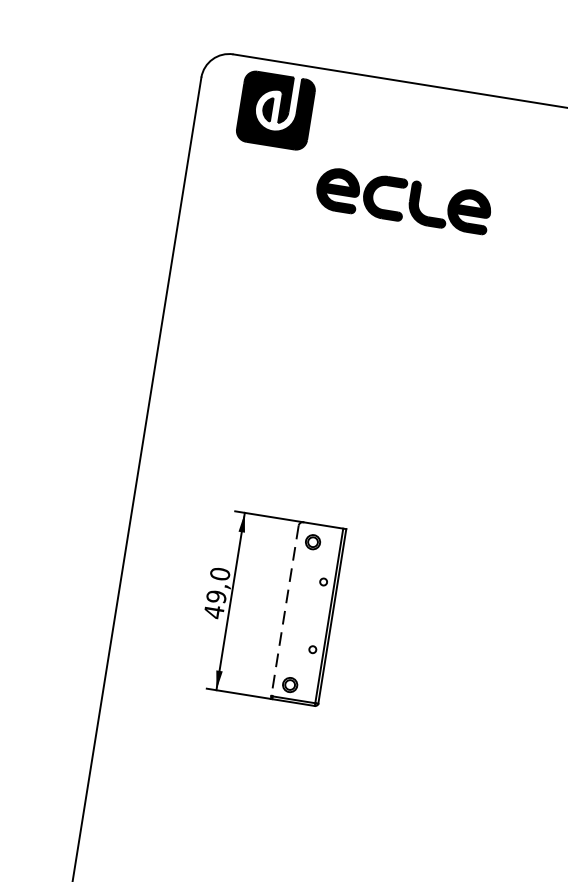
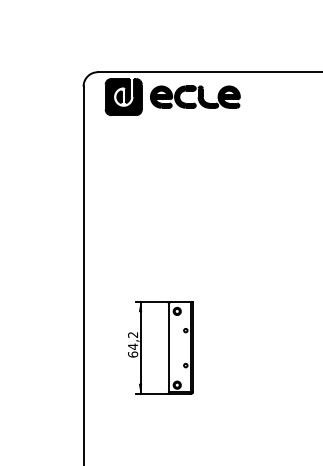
part: (404, 199) -> (195, 96), moved
text: (218, 592) -> (133, 344), 49,0 -> 64,2
line: (284, 611) -> (168, 348), dashed -> solid

